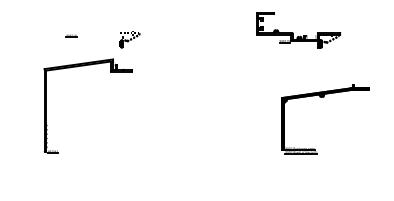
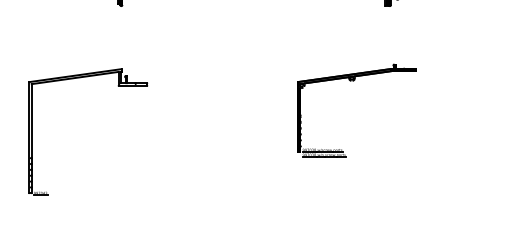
part: (84, 66) -> (83, 78), moved
part: (324, 97) -> (355, 81), moved

